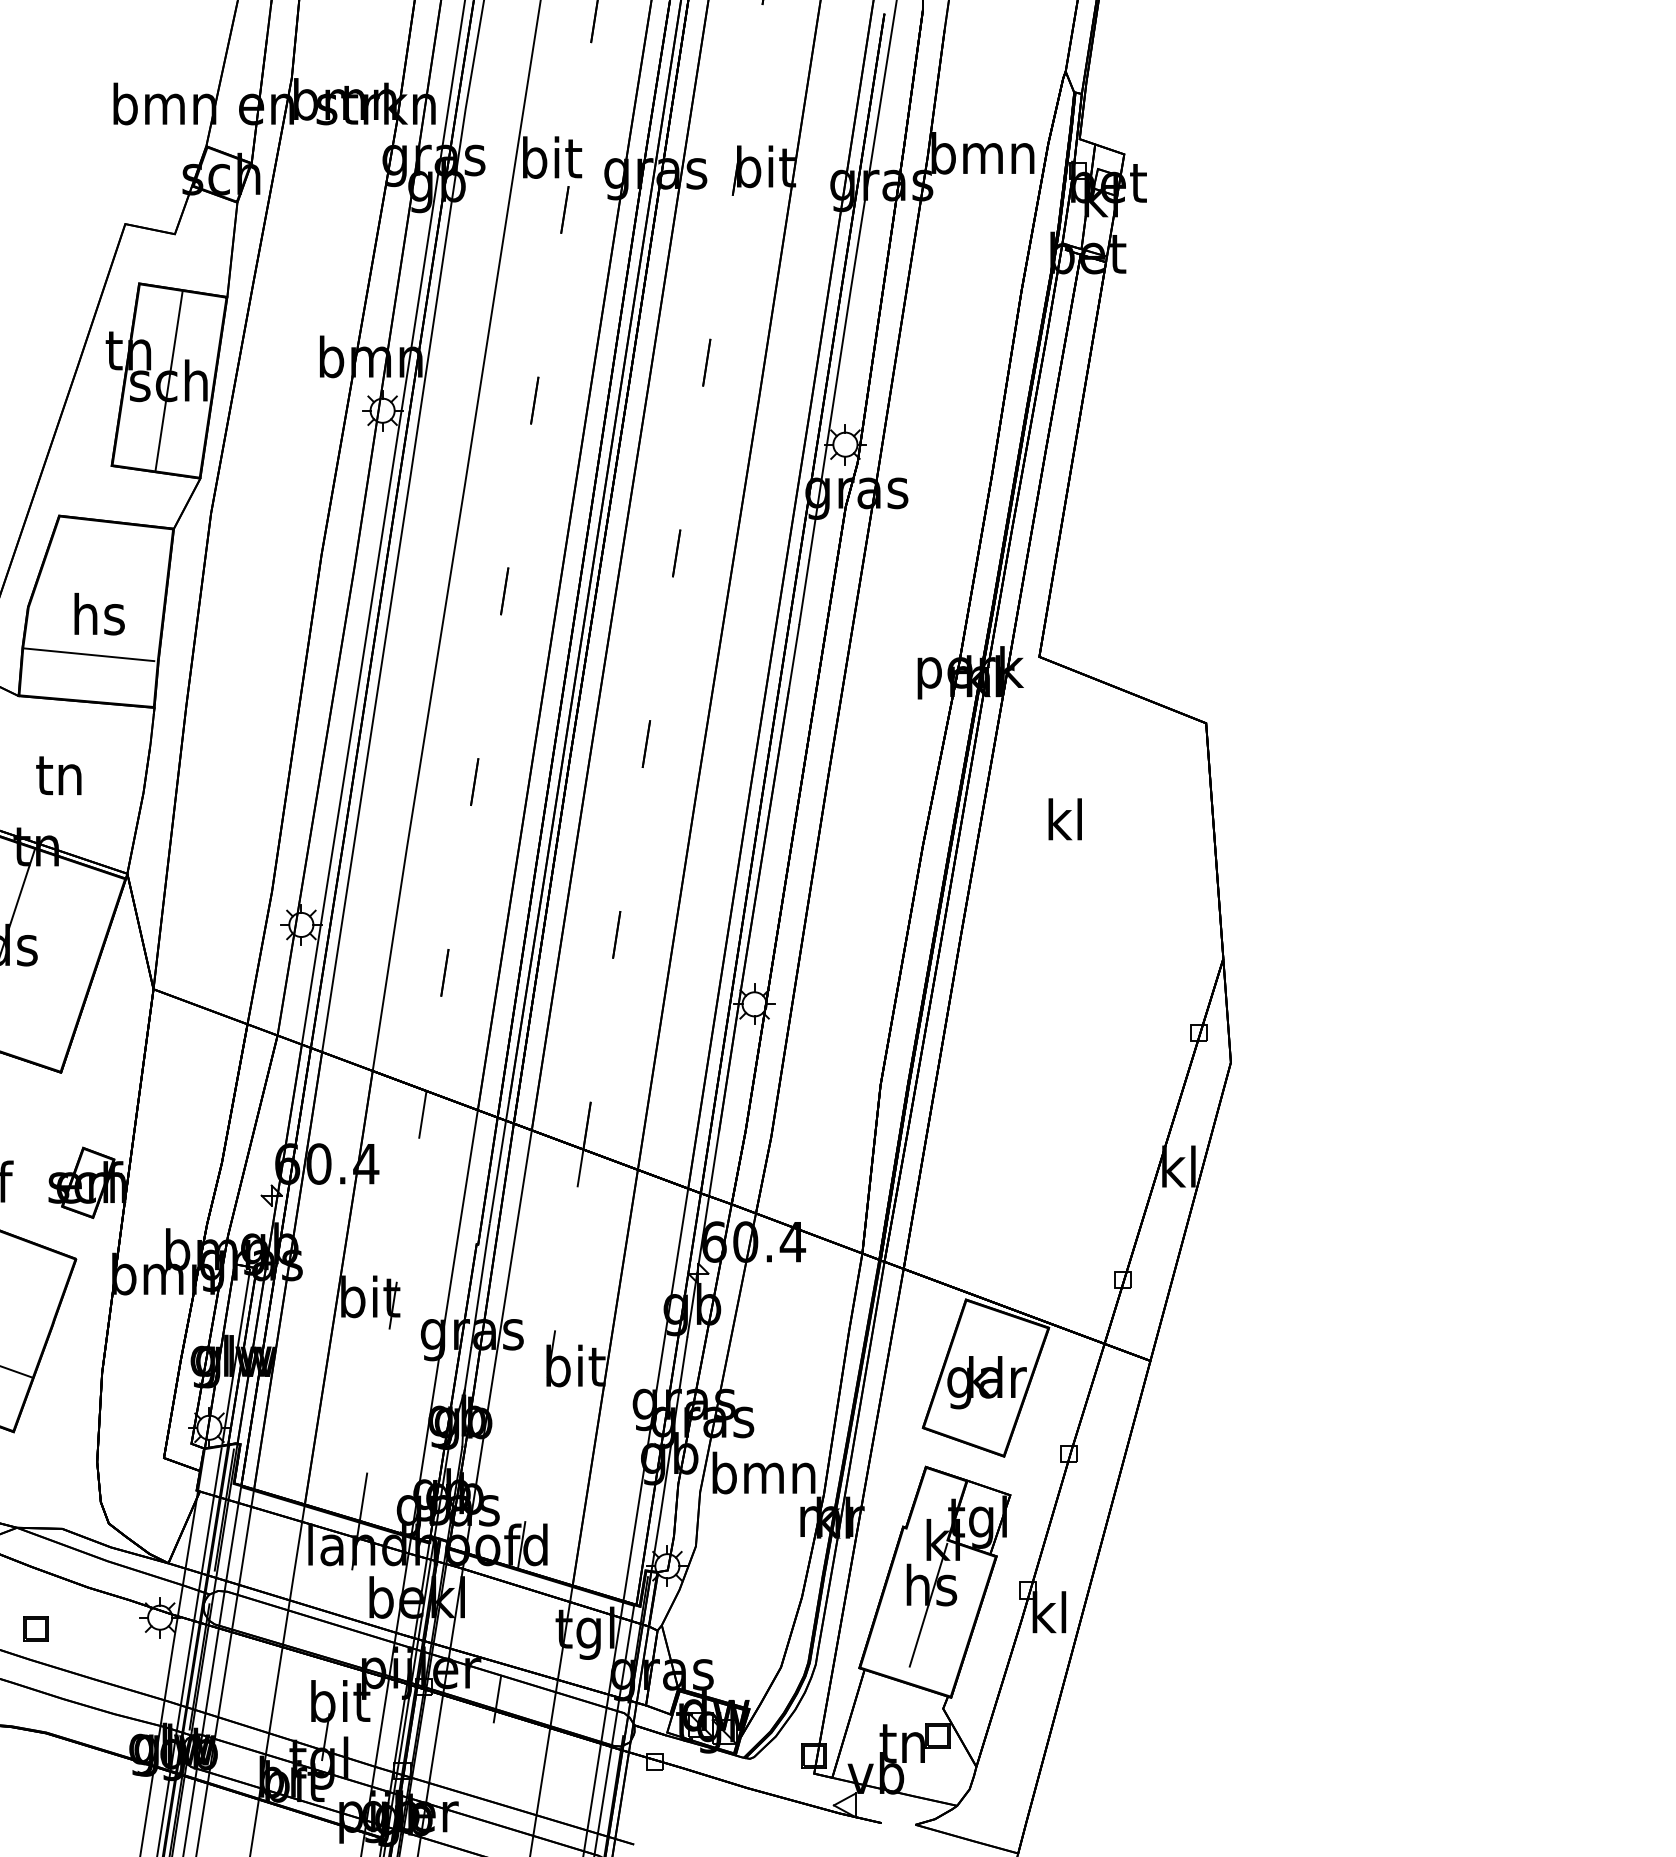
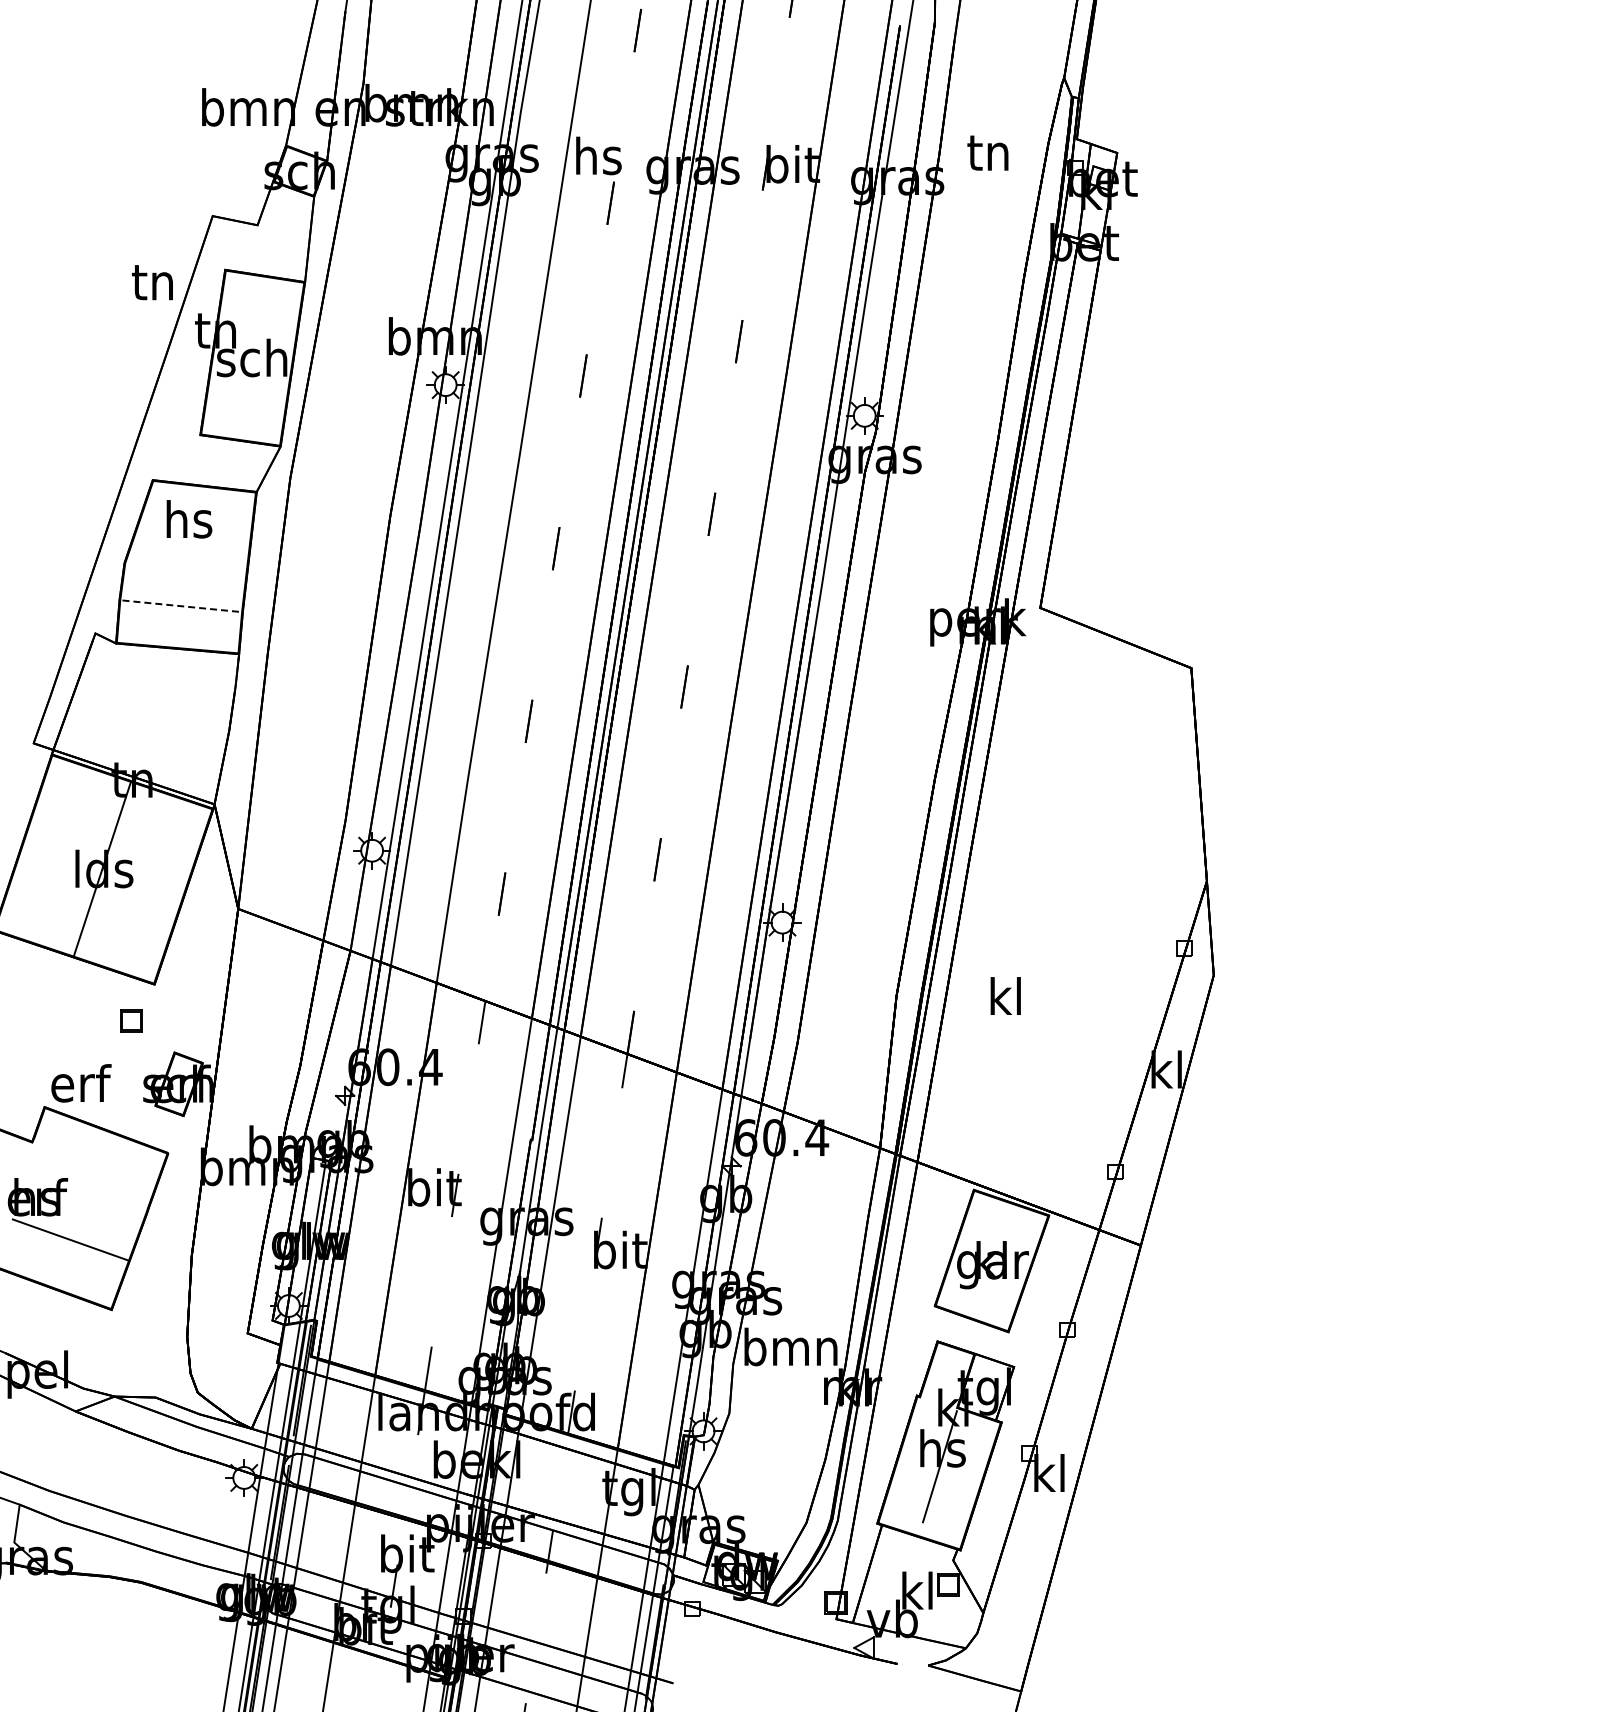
text: (982, 152) -> (988, 151), bmn -> tn
text: (552, 157) -> (599, 155), bit -> hs
line: (169, 381) -> (252, 358), removed
text: (99, 614) -> (189, 519), moved
line: (88, 655) -> (179, 606), solid -> dashed
text: (58, 775) -> (152, 282), moved
text: (1064, 818) -> (1005, 995), moved
part: (35, 1628) -> (131, 1020), moved
text: (901, 1741) -> (915, 1590), tn -> kl

